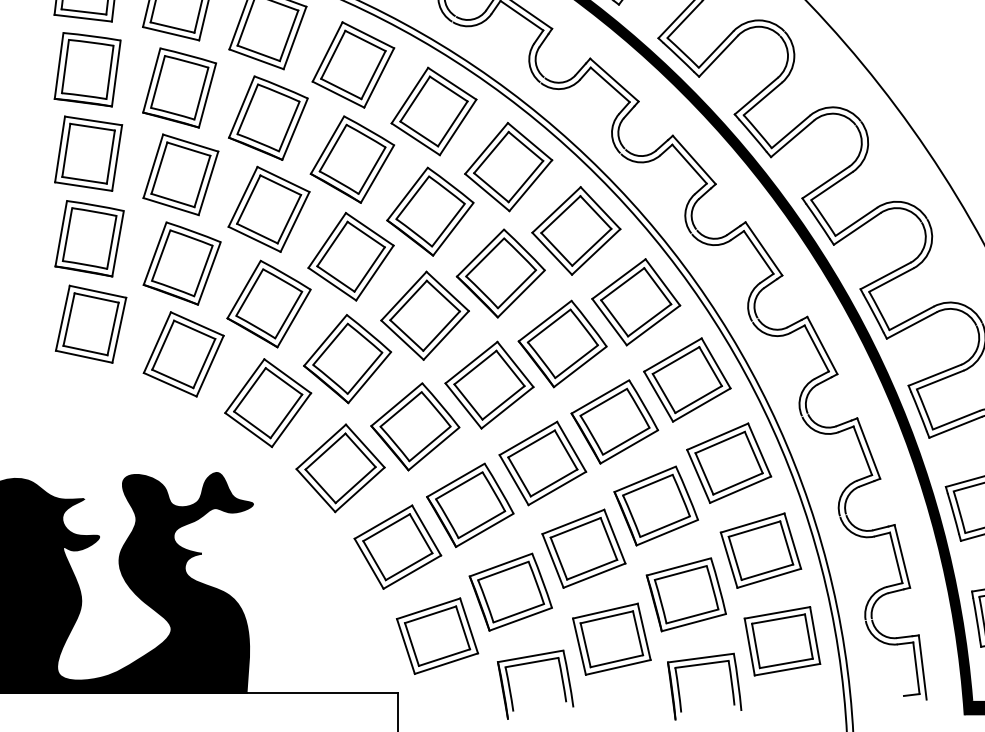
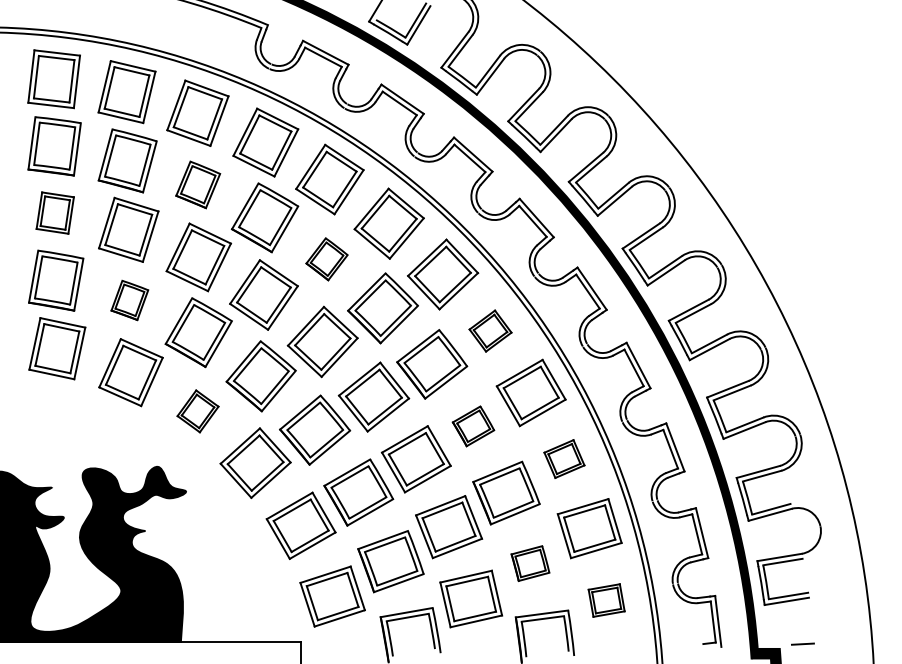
part: (267, 117) -> (197, 184), size x0.7
part: (87, 152) -> (54, 212), size x0.7
part: (429, 212) -> (326, 259), size x0.6
part: (181, 263) -> (129, 300), size x0.6
part: (636, 301) -> (490, 330), size x0.6
part: (267, 403) -> (197, 411), size x0.6
part: (614, 422) -> (473, 426), size x0.6
part: (729, 462) -> (564, 458), size x0.6
part: (686, 594) -> (530, 563), size x0.6
part: (782, 641) -> (606, 600), size x0.6

